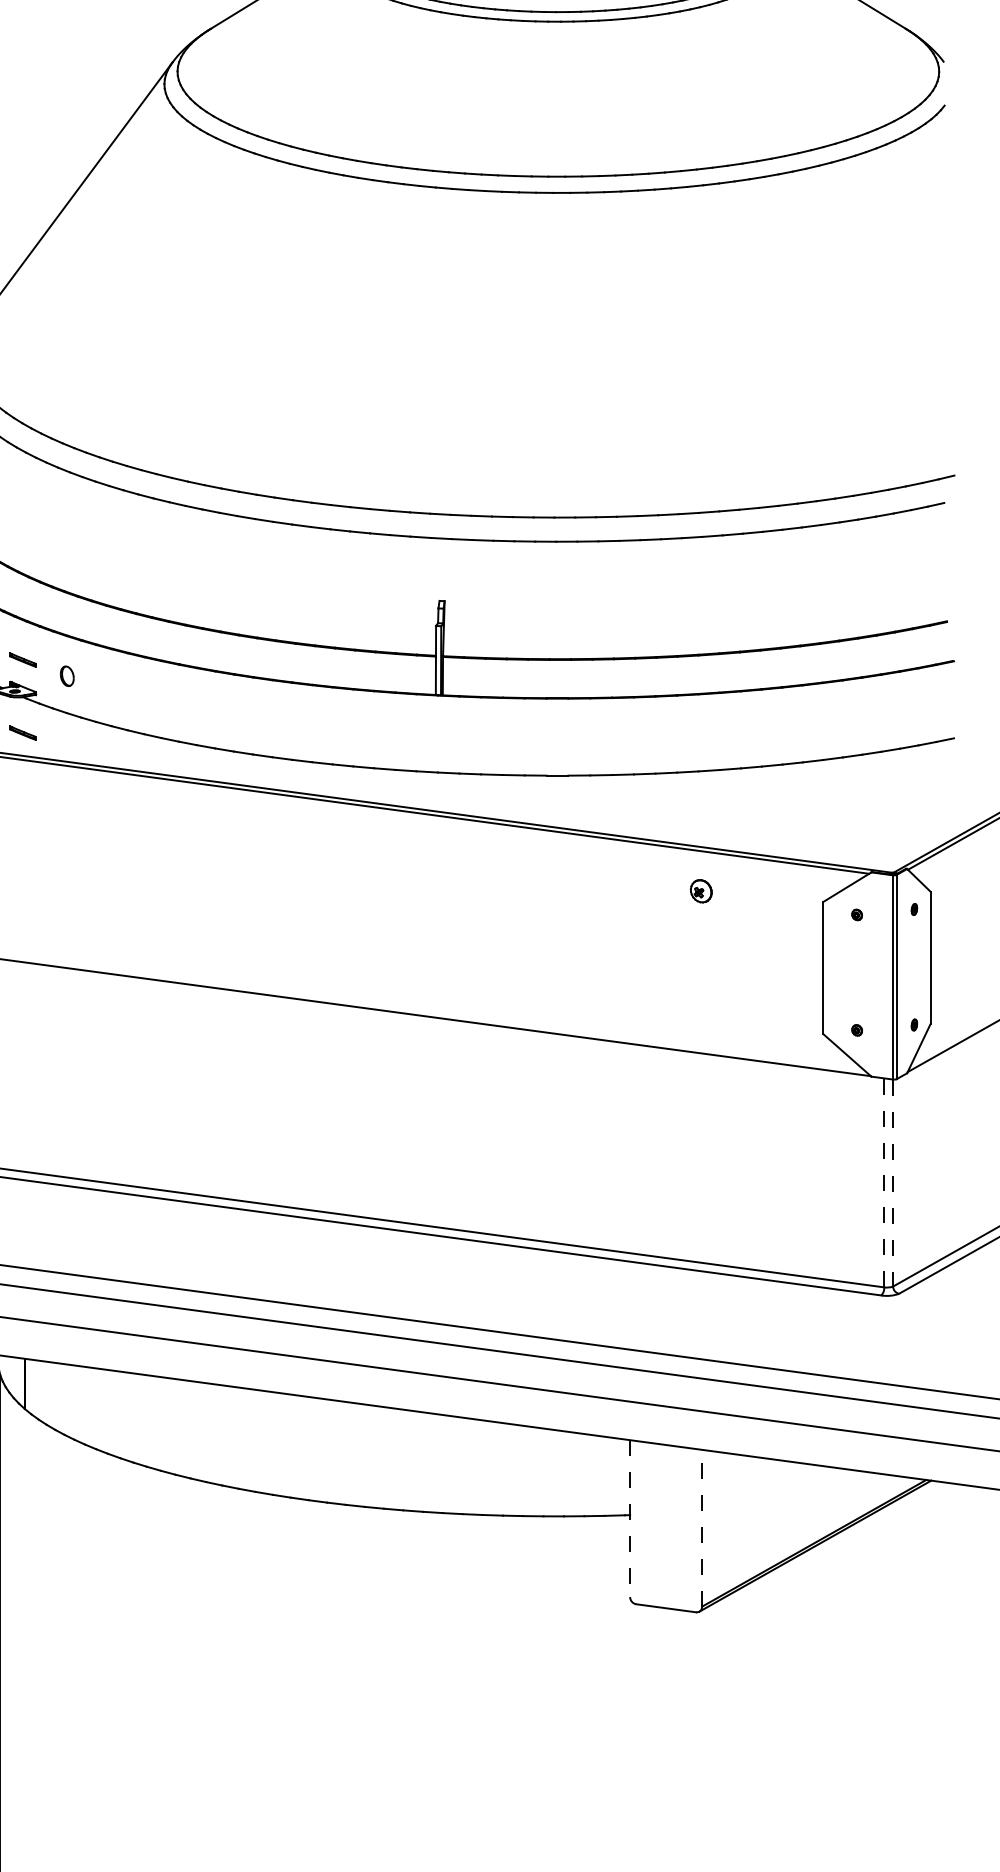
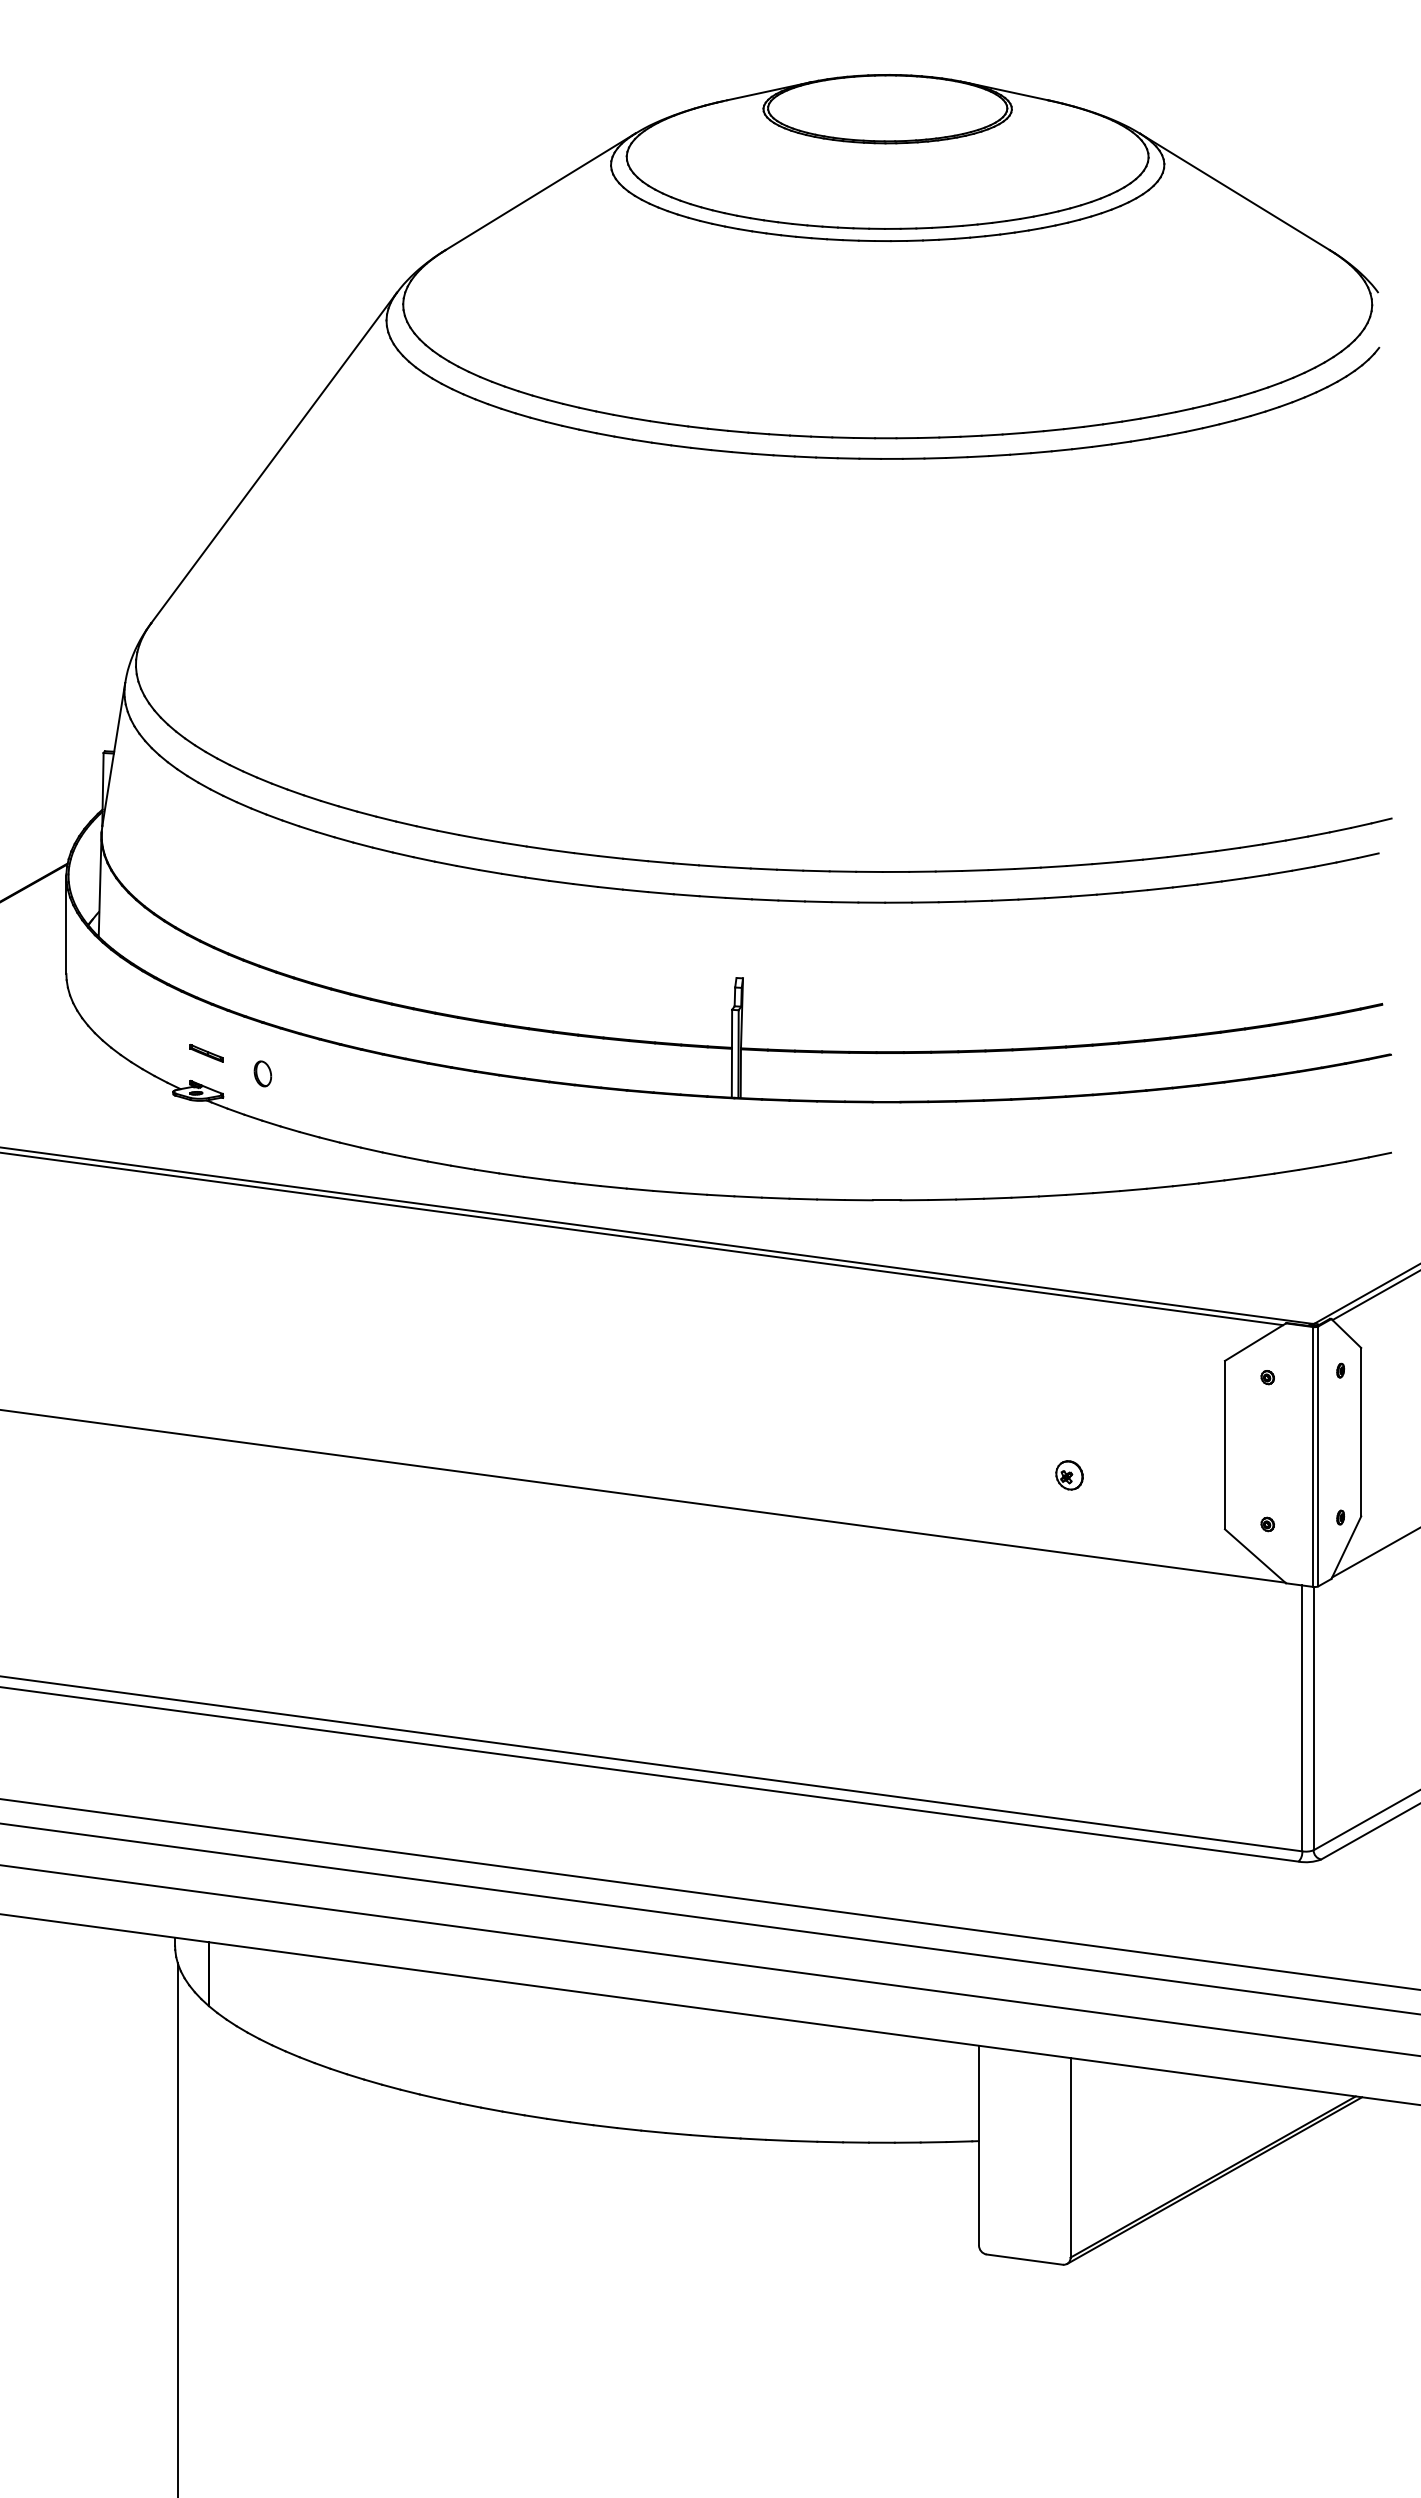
part: (22, 733) -> (206, 1146), removed
part: (701, 891) -> (1069, 1475), moved
line: (884, 1182) -> (1302, 1718), dashed -> solid
line: (893, 1182) -> (1313, 1718), dashed -> solid
line: (629, 1518) -> (978, 2145), dashed -> solid
line: (702, 1527) -> (1070, 2157), dashed -> solid

